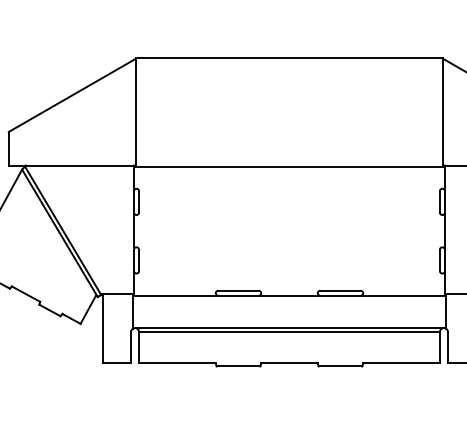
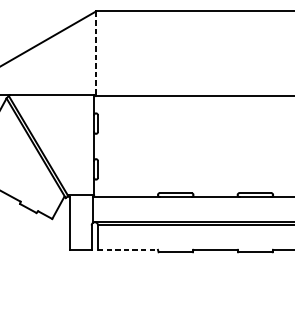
line: (136, 112) -> (95, 53), solid -> dashed
line: (177, 363) -> (128, 249), solid -> dashed

